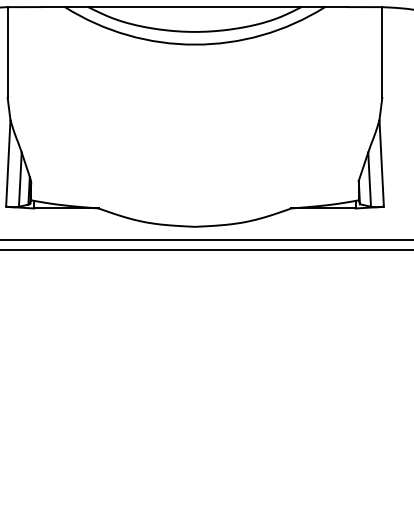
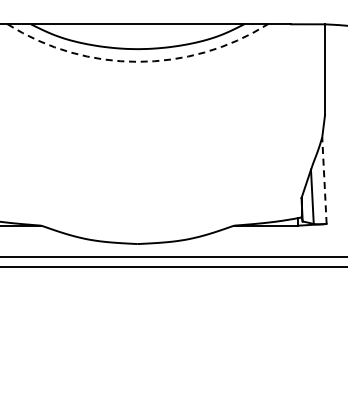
arc: (194, 44) -> (137, 61), solid -> dashed
line: (381, 162) -> (324, 179), solid -> dashed

